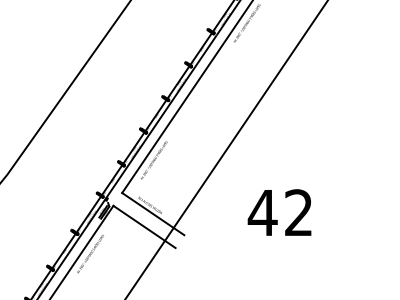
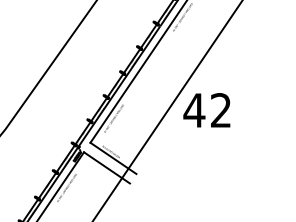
text: (279, 212) -> (206, 110), moved

